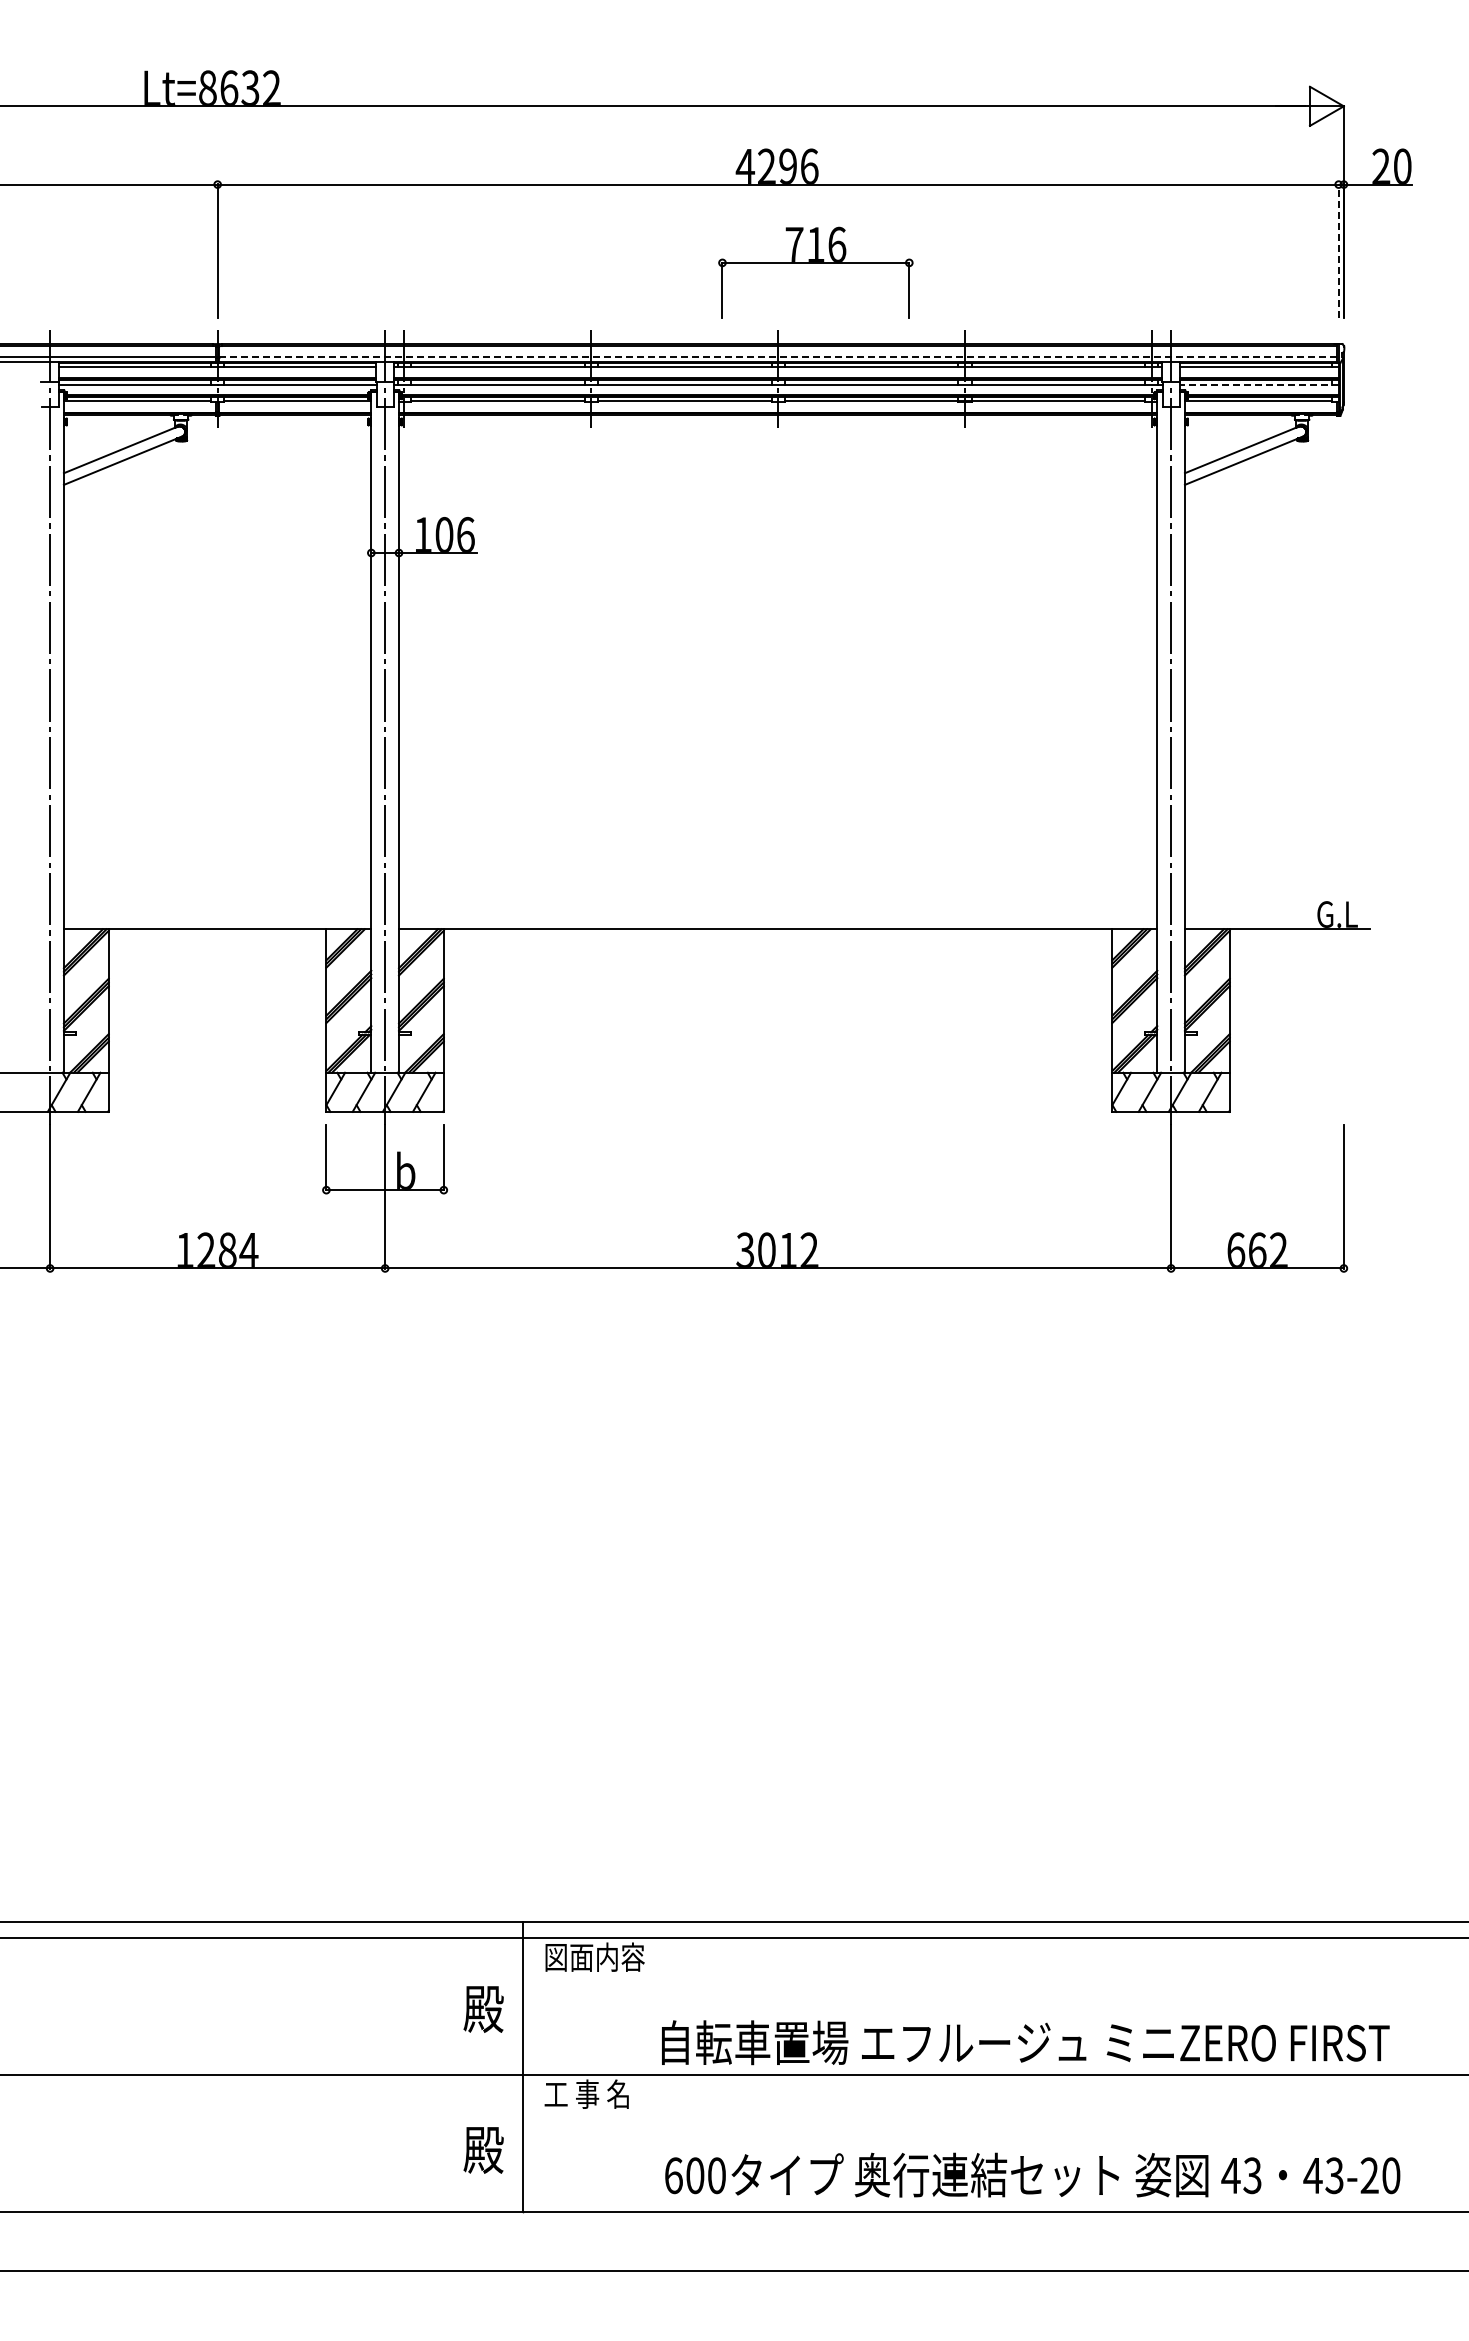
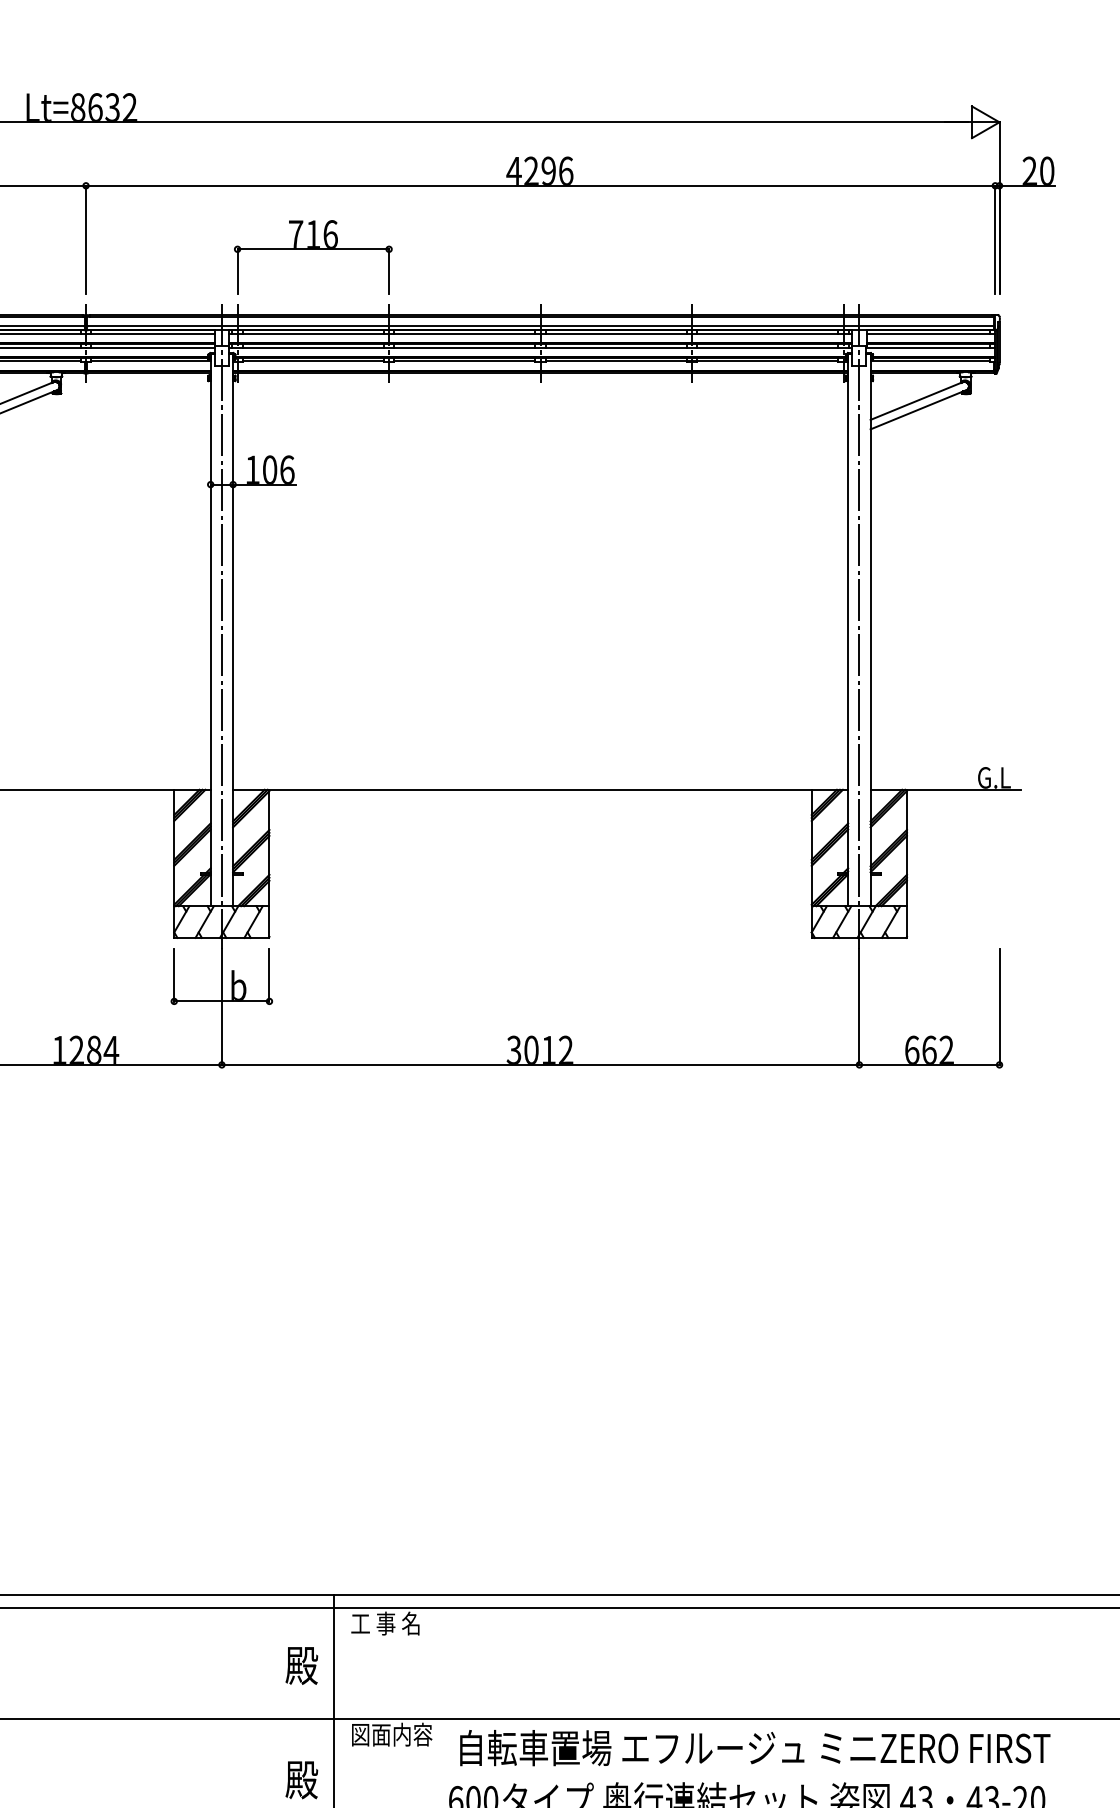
line: (1338, 250) -> (995, 239), dashed -> solid
part: (815, 263) -> (313, 249), moved
line: (778, 357) -> (540, 326), dashed -> solid
line: (1258, 384) -> (930, 347), dashed -> solid
text: (594, 1956) -> (391, 1622), 図面内容 -> 工 事 名
text: (1025, 2042) -> (755, 1747), moved
text: (594, 2093) -> (391, 1734), 工 事 名 -> 図面内容

